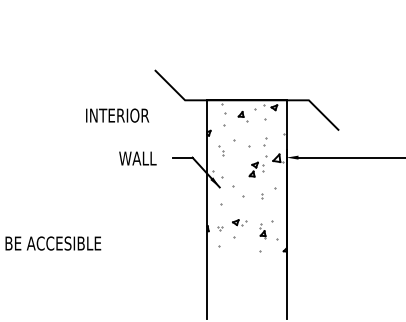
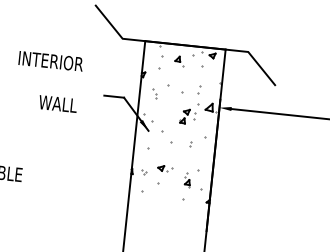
text: (117, 115) -> (50, 61), moved
text: (137, 158) -> (57, 103), moved

